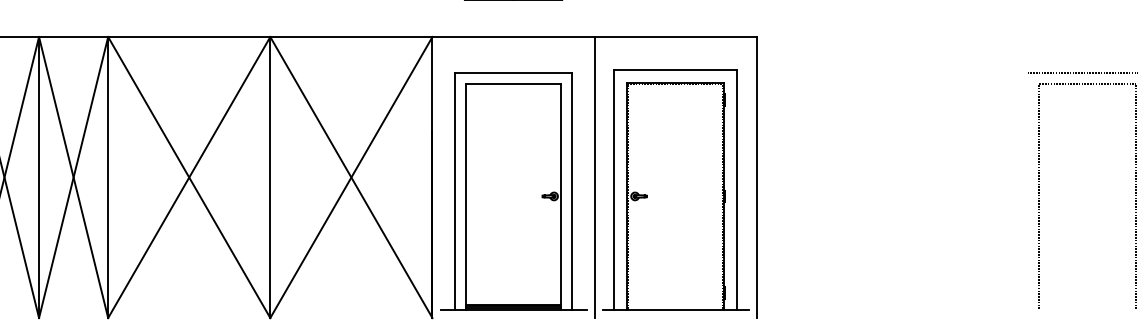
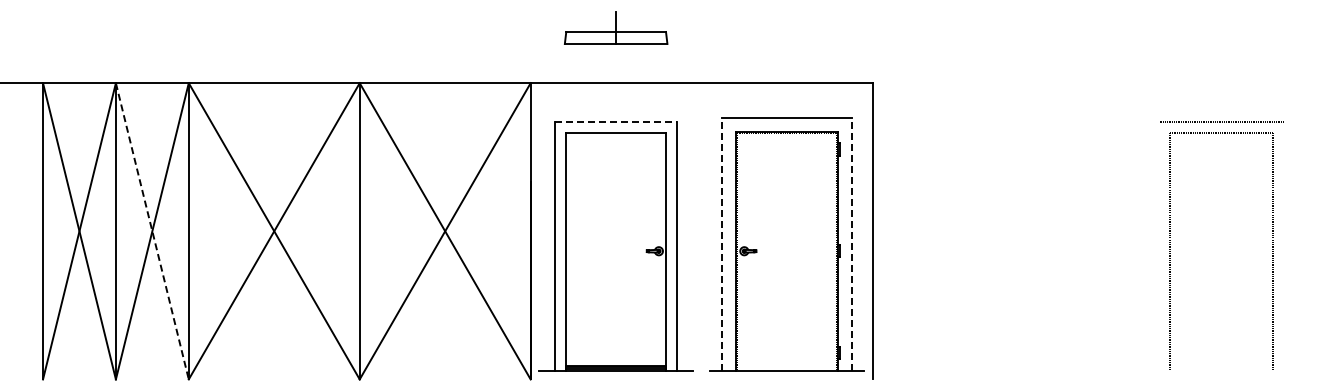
line: (513, 73) -> (616, 121), solid -> dashed
line: (73, 177) -> (152, 231), solid -> dashed
line: (594, 177) -> (701, 231), removed
line: (614, 190) -> (722, 244), solid -> dashed
line: (737, 190) -> (852, 244), solid -> dashed

